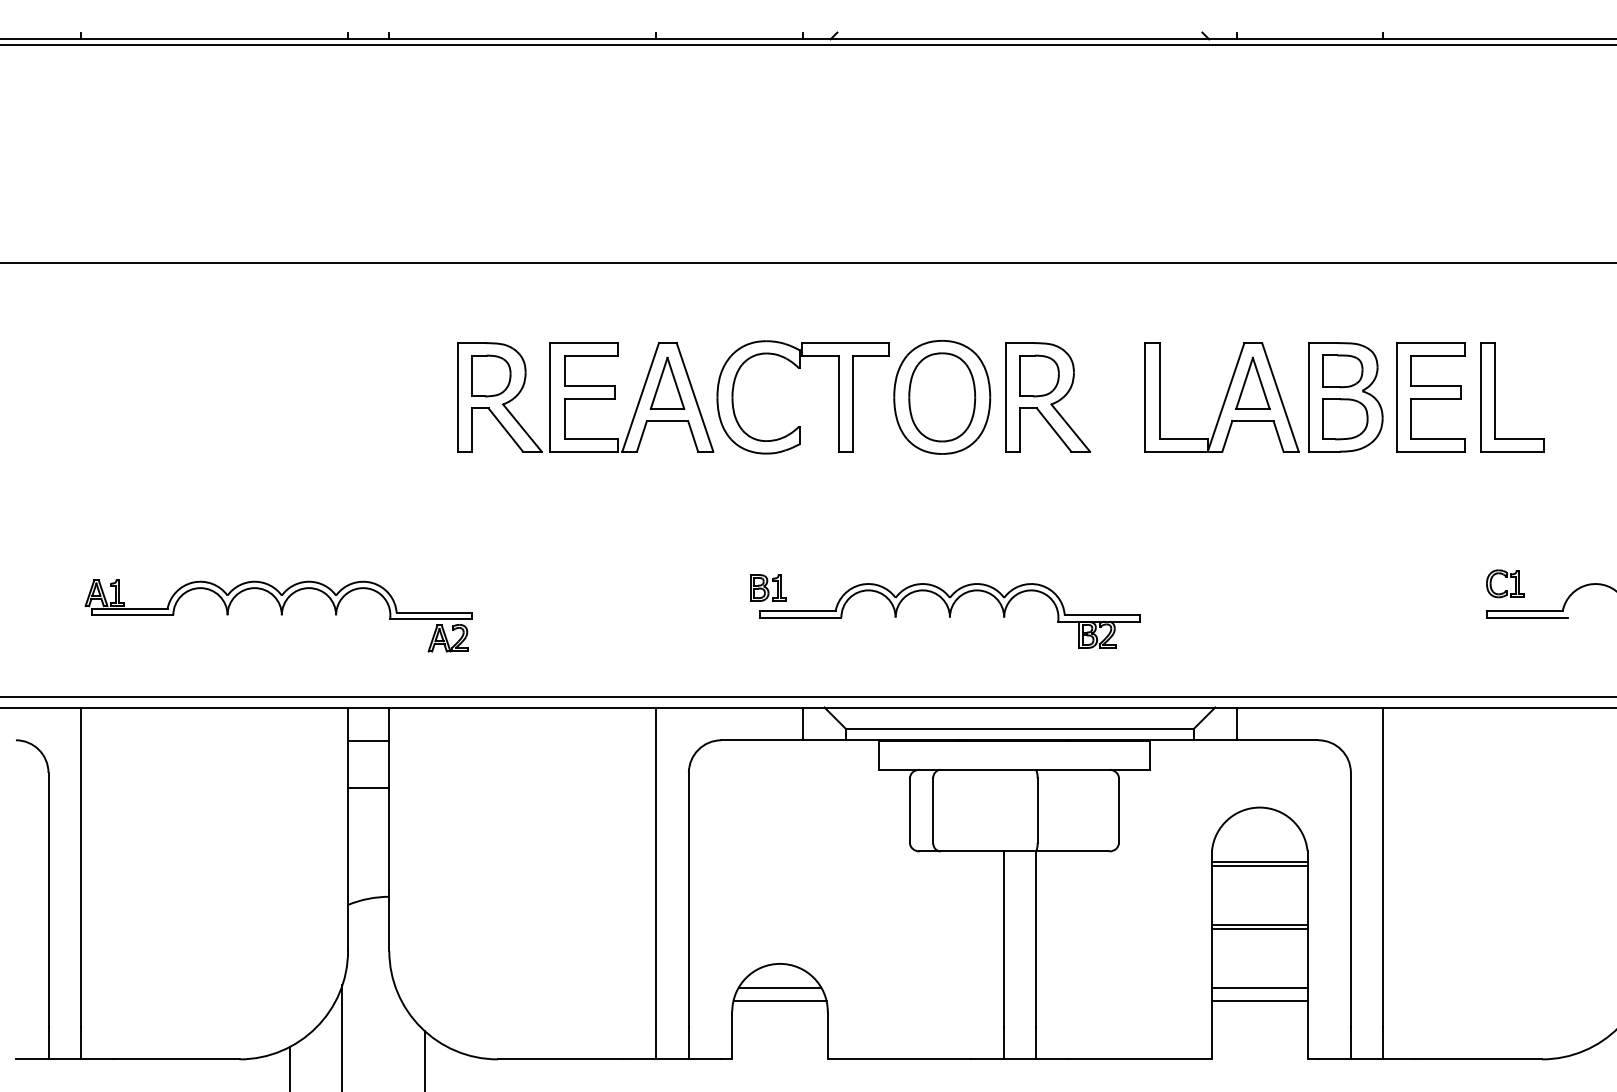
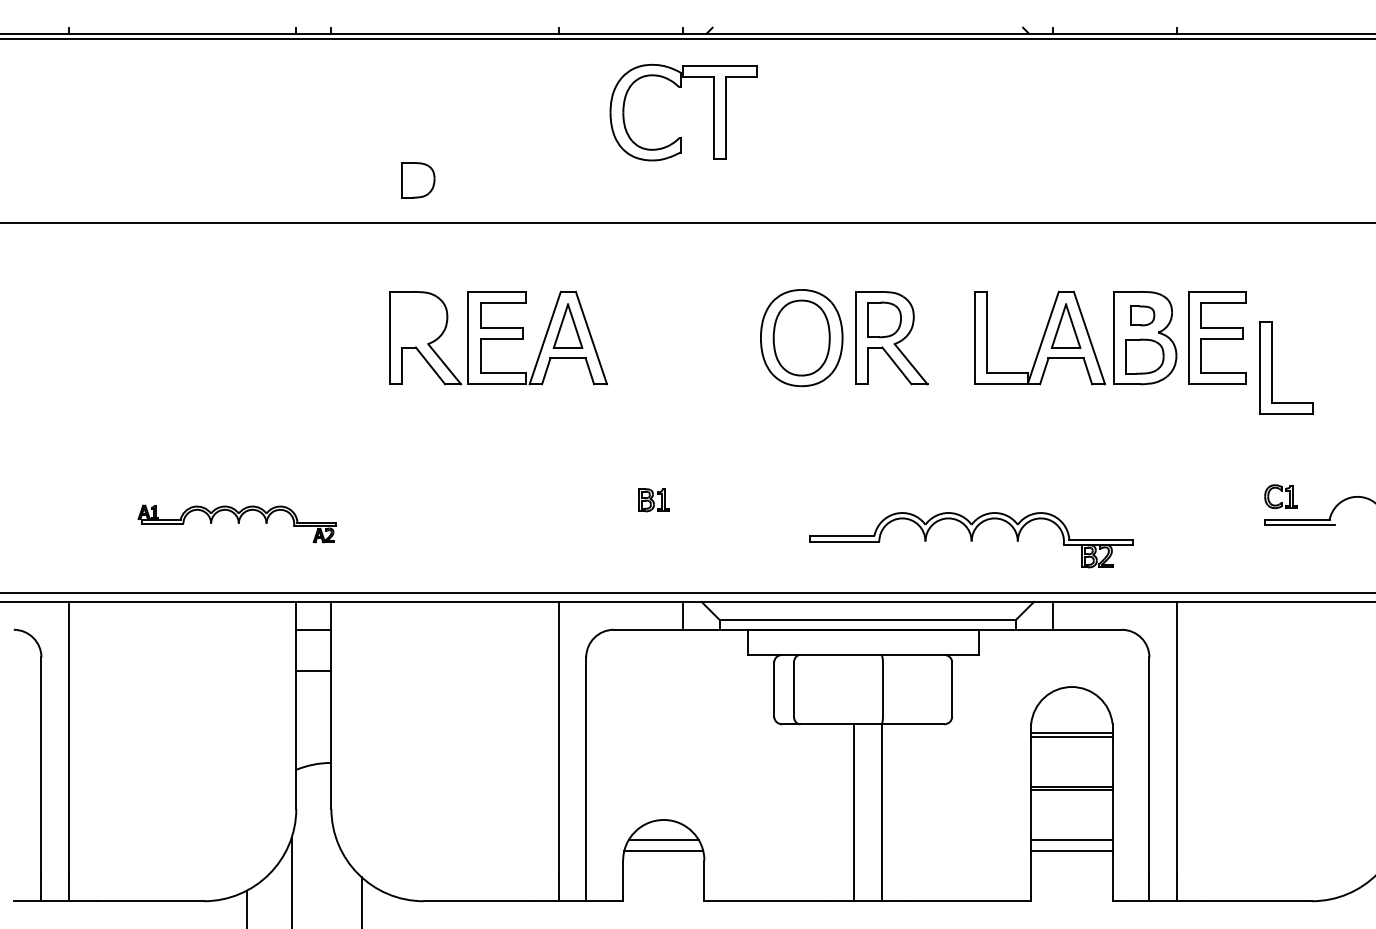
part: (800, 368) -> (681, 88), moved
part: (1342, 371) -> (1142, 316), size x0.7
part: (491, 375) -> (418, 179), moved
part: (1495, 397) -> (1272, 367), moved
part: (278, 615) -> (237, 523), size x0.6
part: (949, 615) -> (971, 539), moved

